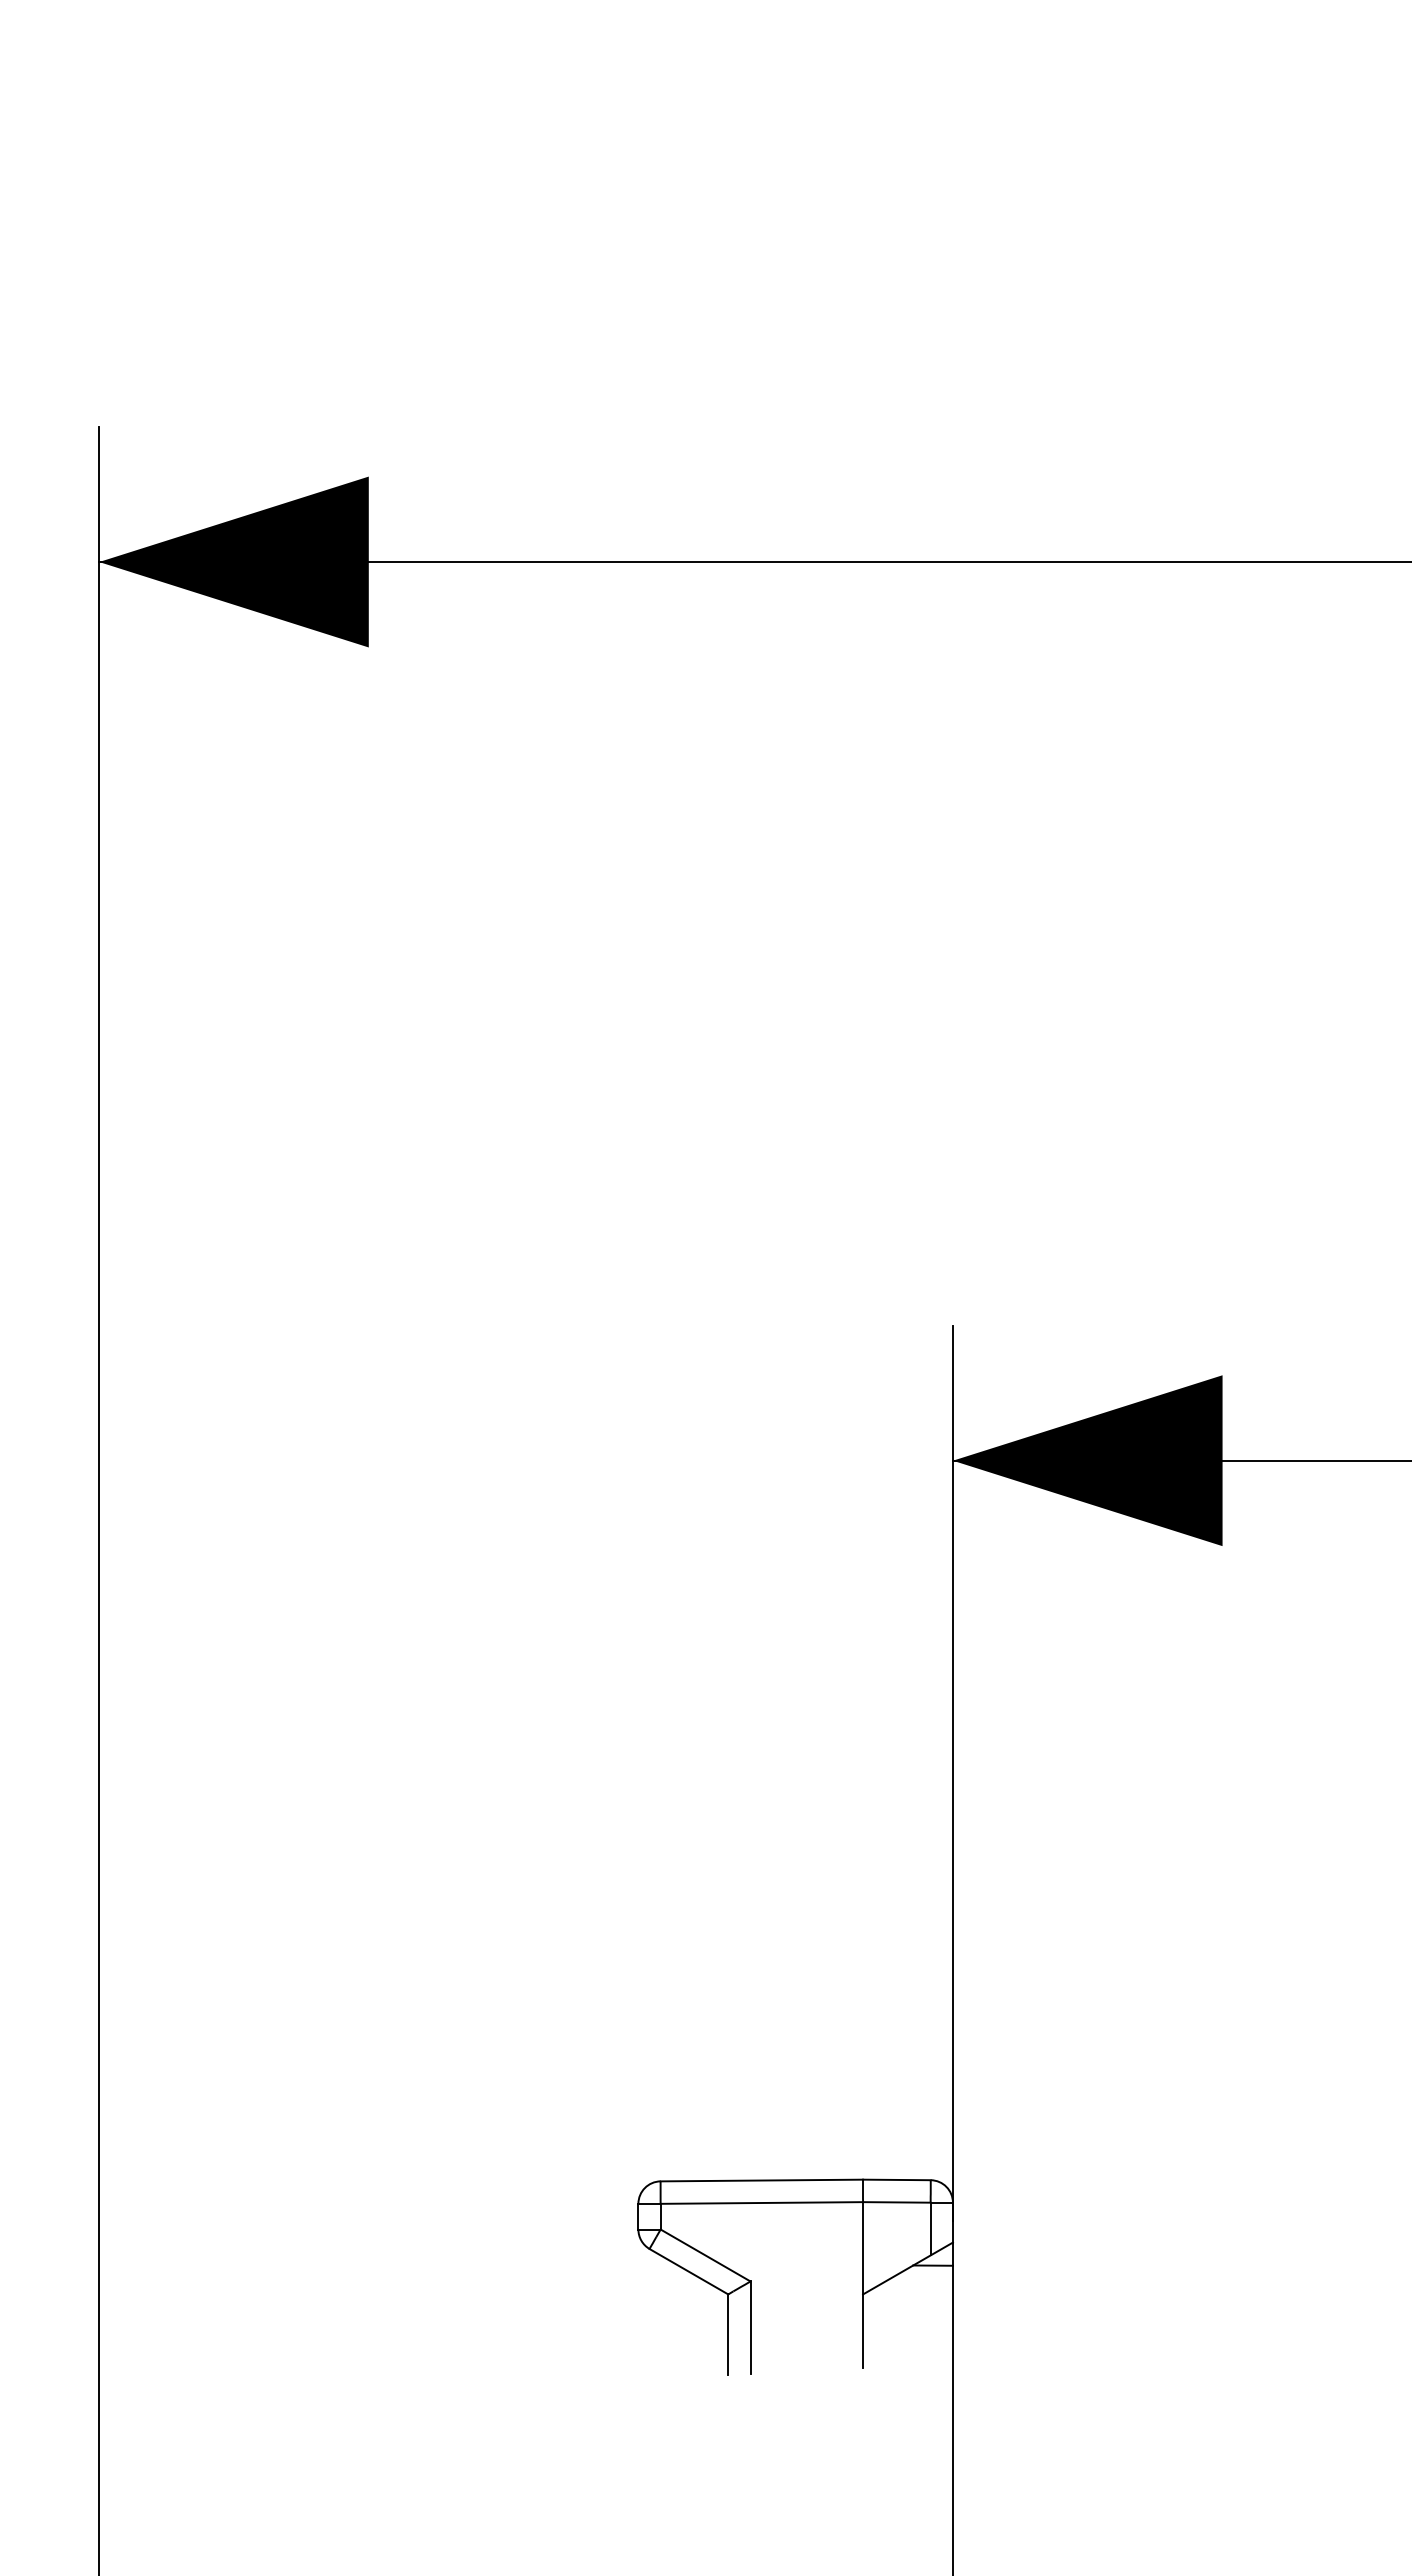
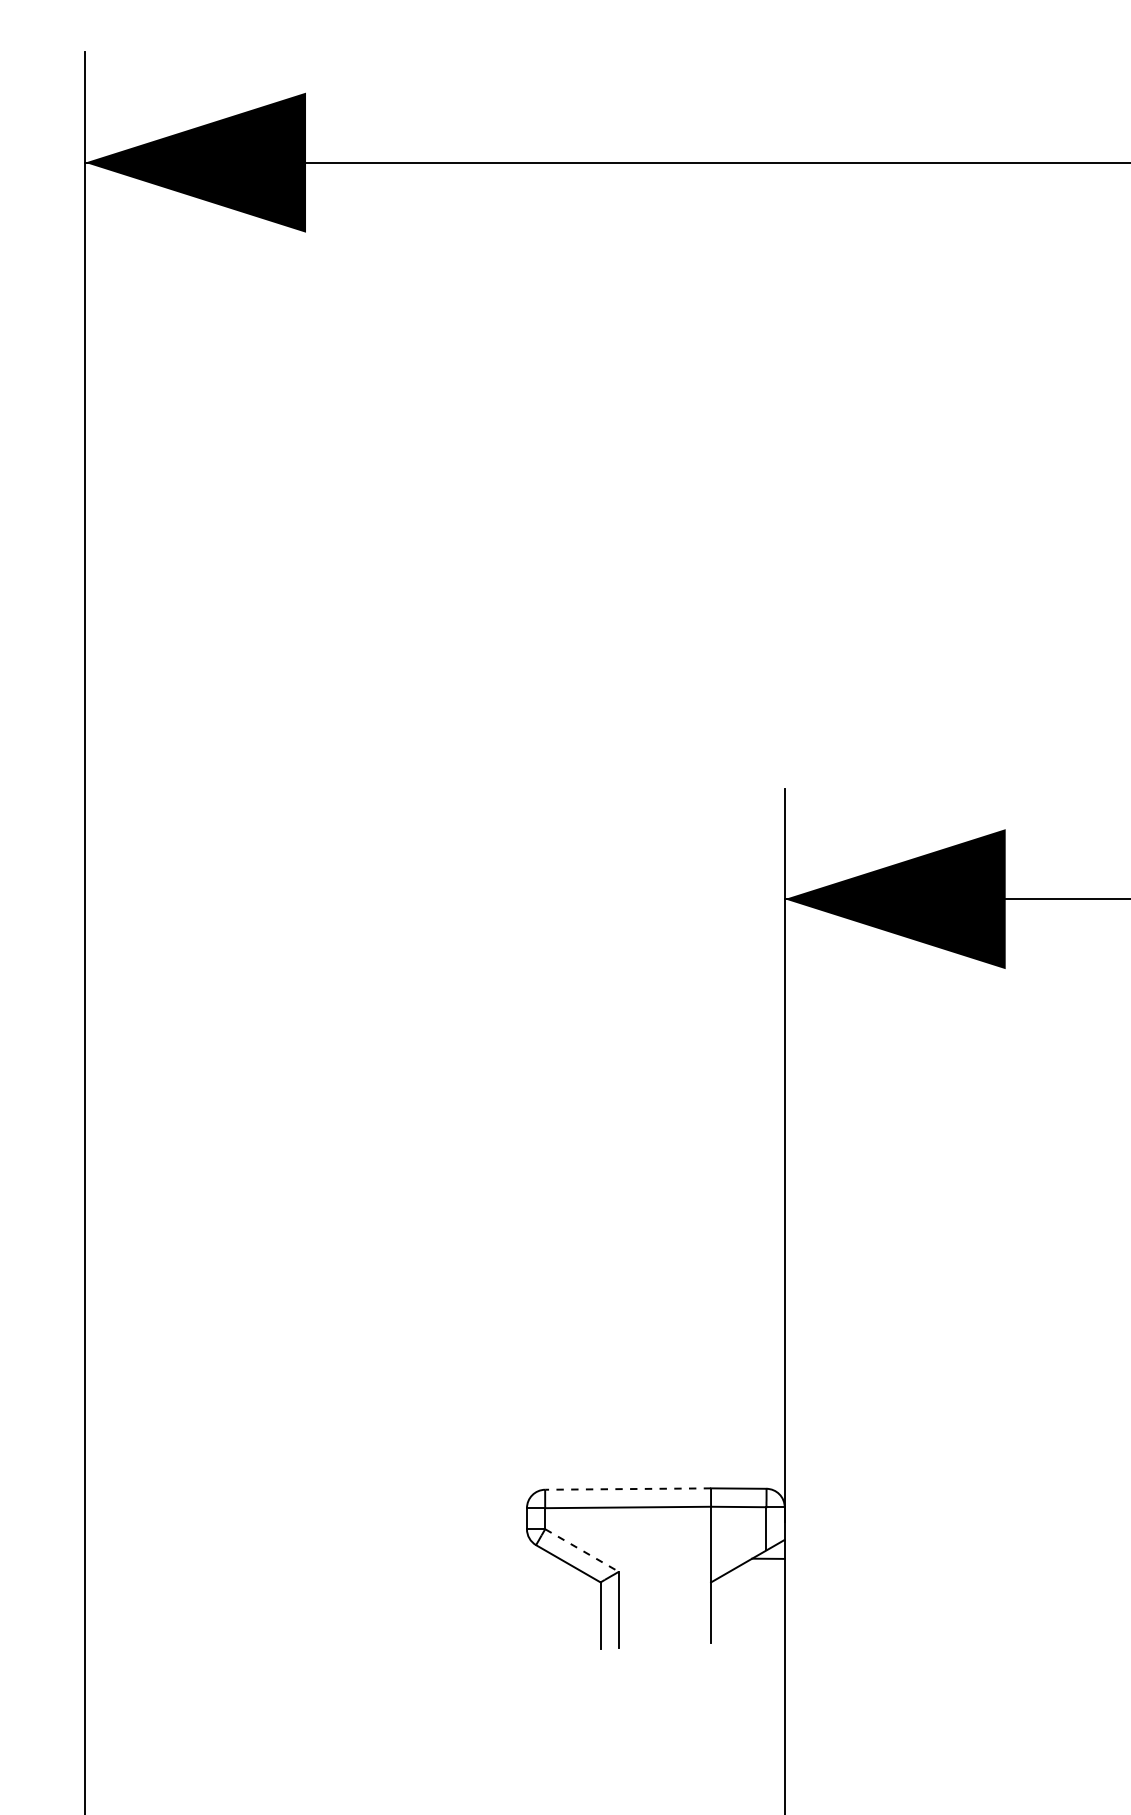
line: (761, 2180) -> (627, 1489), solid -> dashed
line: (705, 2255) -> (581, 1550), solid -> dashed

